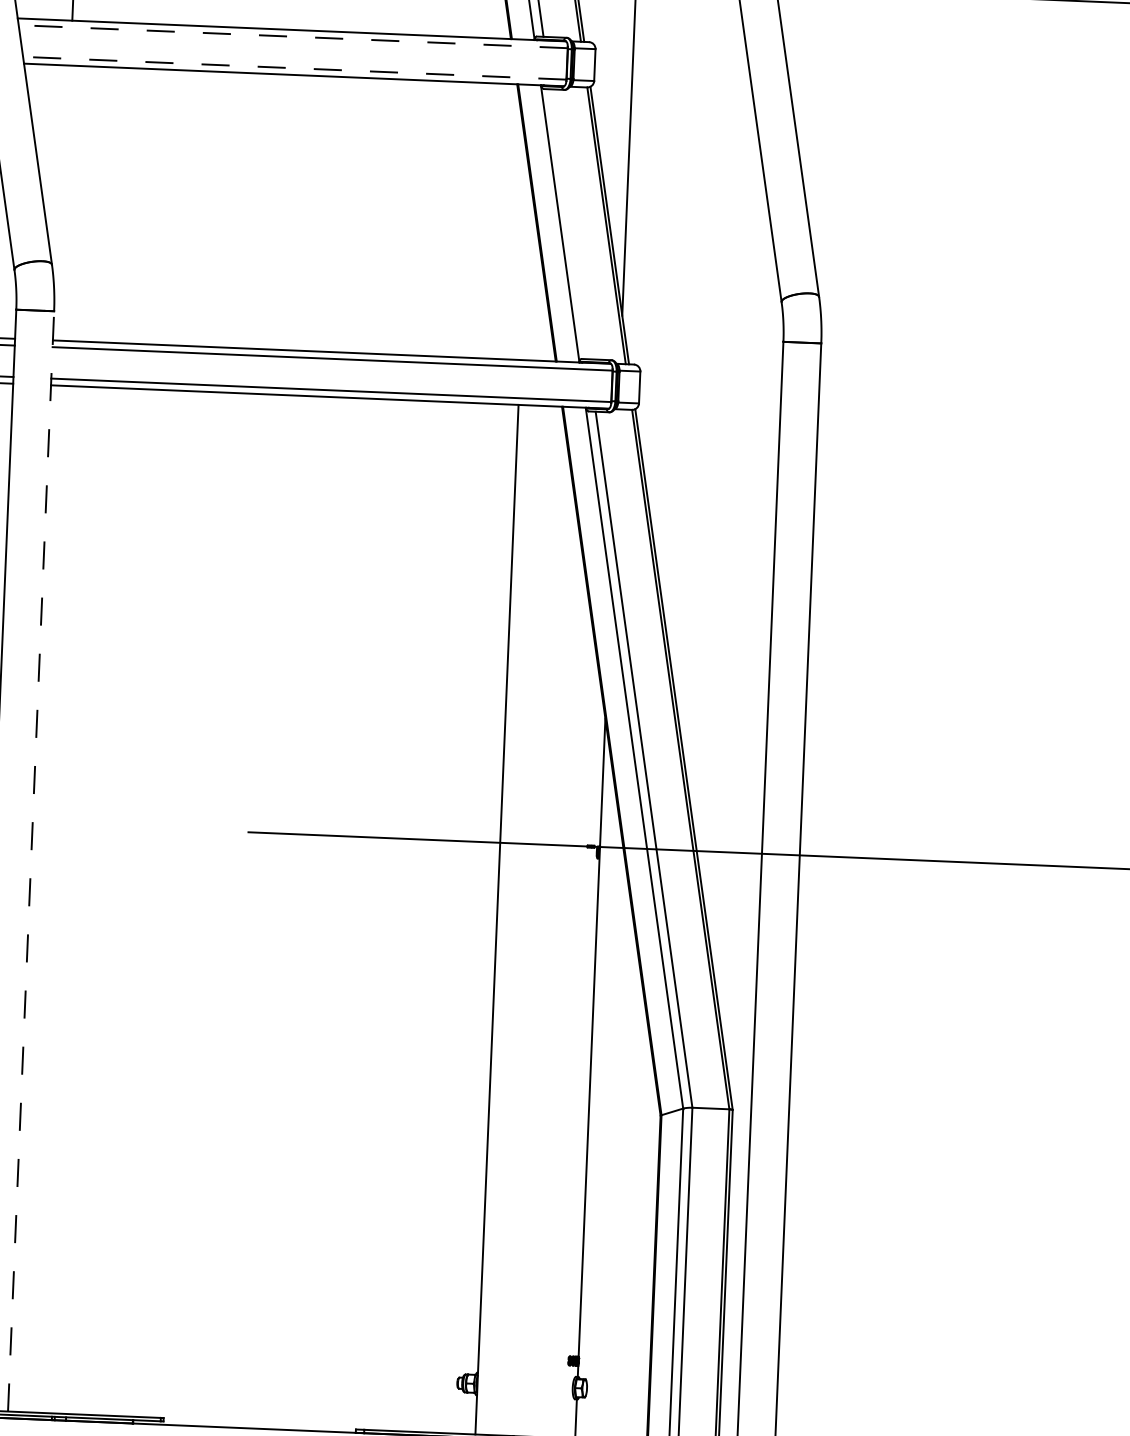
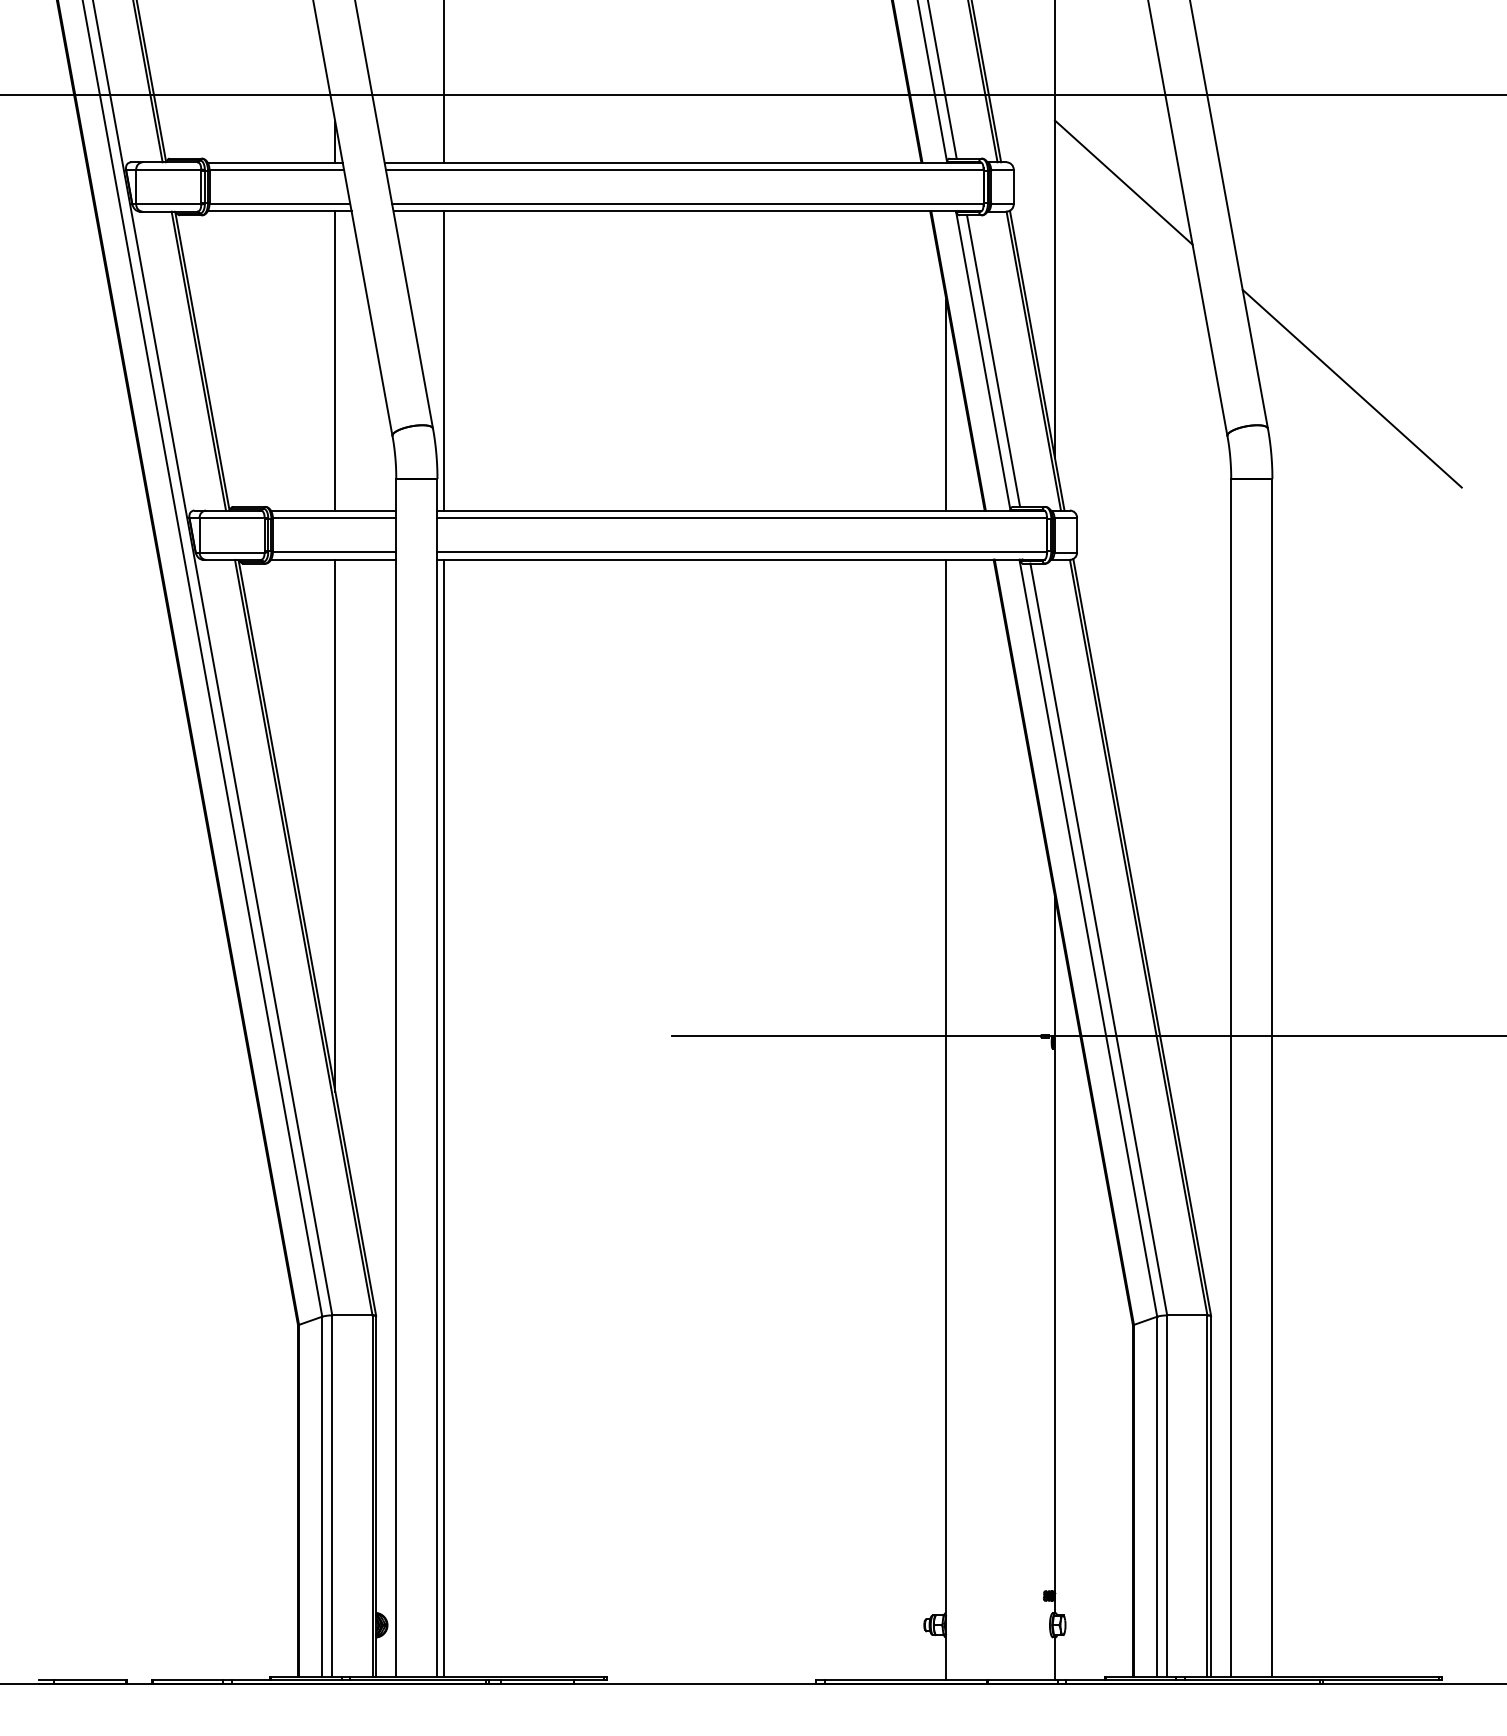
line: (293, 36) -> (684, 169), dashed -> solid
line: (695, 65) -> (1123, 182), added
line: (294, 68) -> (687, 204), dashed -> solid
line: (64, 202) -> (443, 360), added
line: (569, 223) -> (993, 360), added
line: (524, 262) -> (946, 404), added
line: (897, 263) -> (1351, 388), added
line: (31, 861) -> (437, 1077), dashed -> solid
line: (35, 898) -> (443, 1117), added

